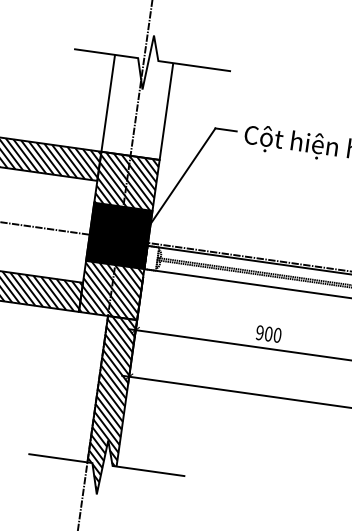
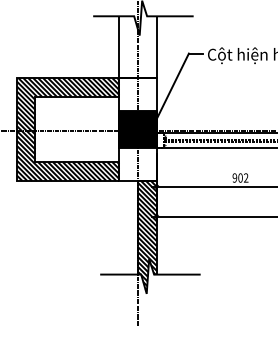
hatch: (118, 235) -> (137, 129), removed
text: (278, 334) -> (246, 177), 900 -> 902

